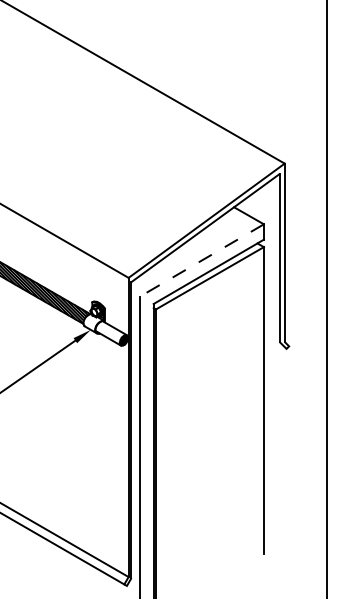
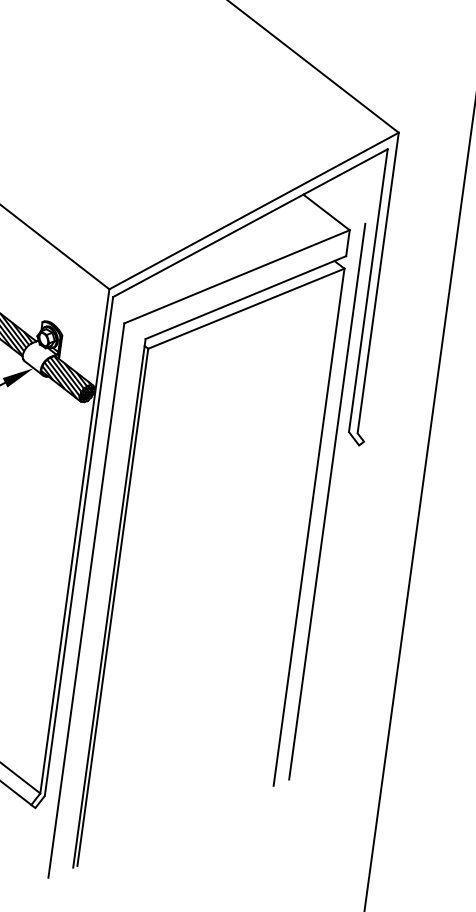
line: (202, 260) -> (237, 277), dashed -> solid
hatch: (110, 332) -> (66, 377), added
line: (272, 384) -> (327, 502), added

